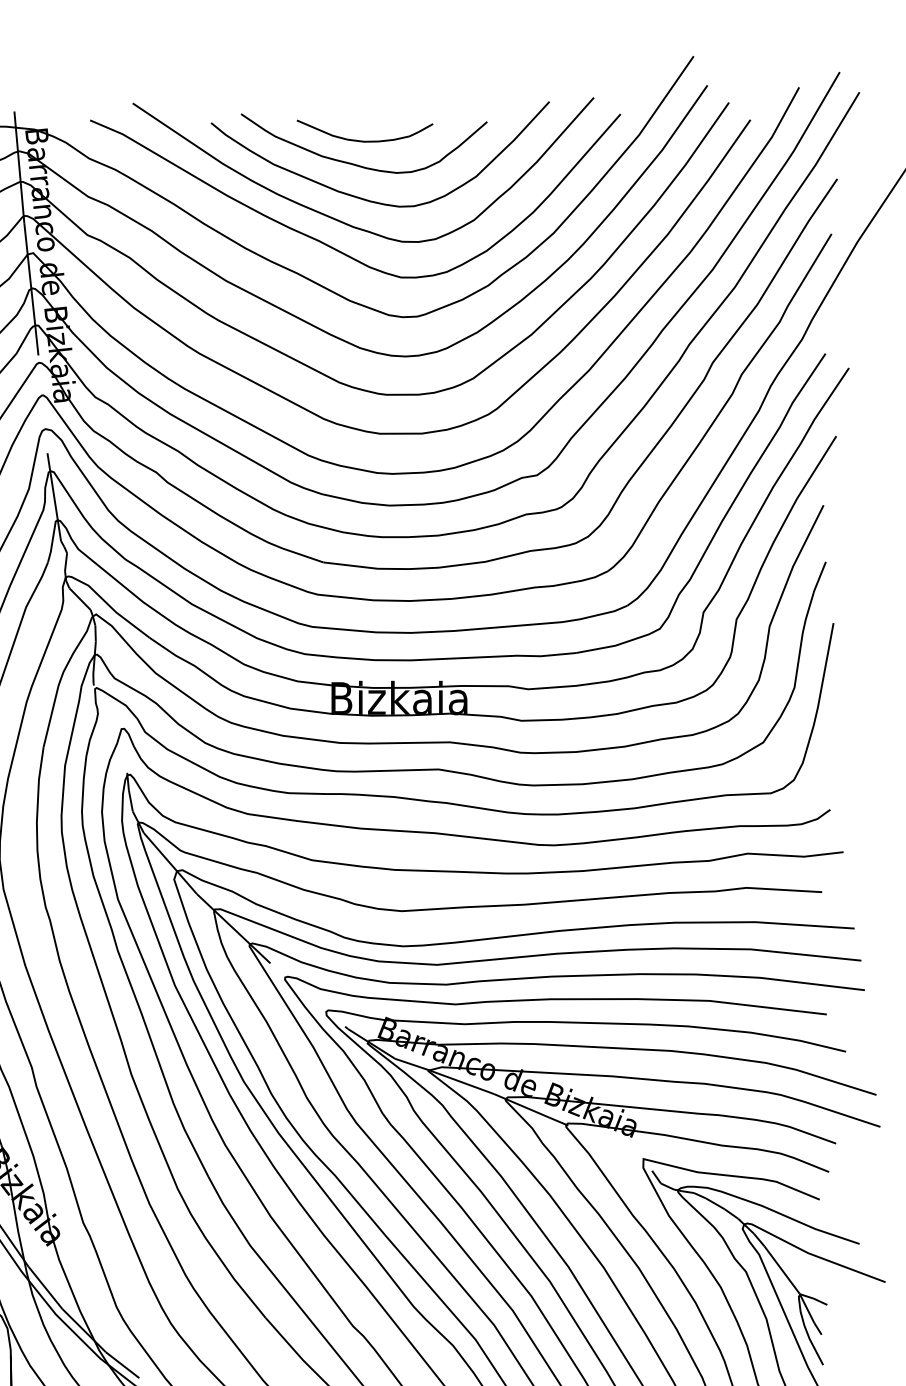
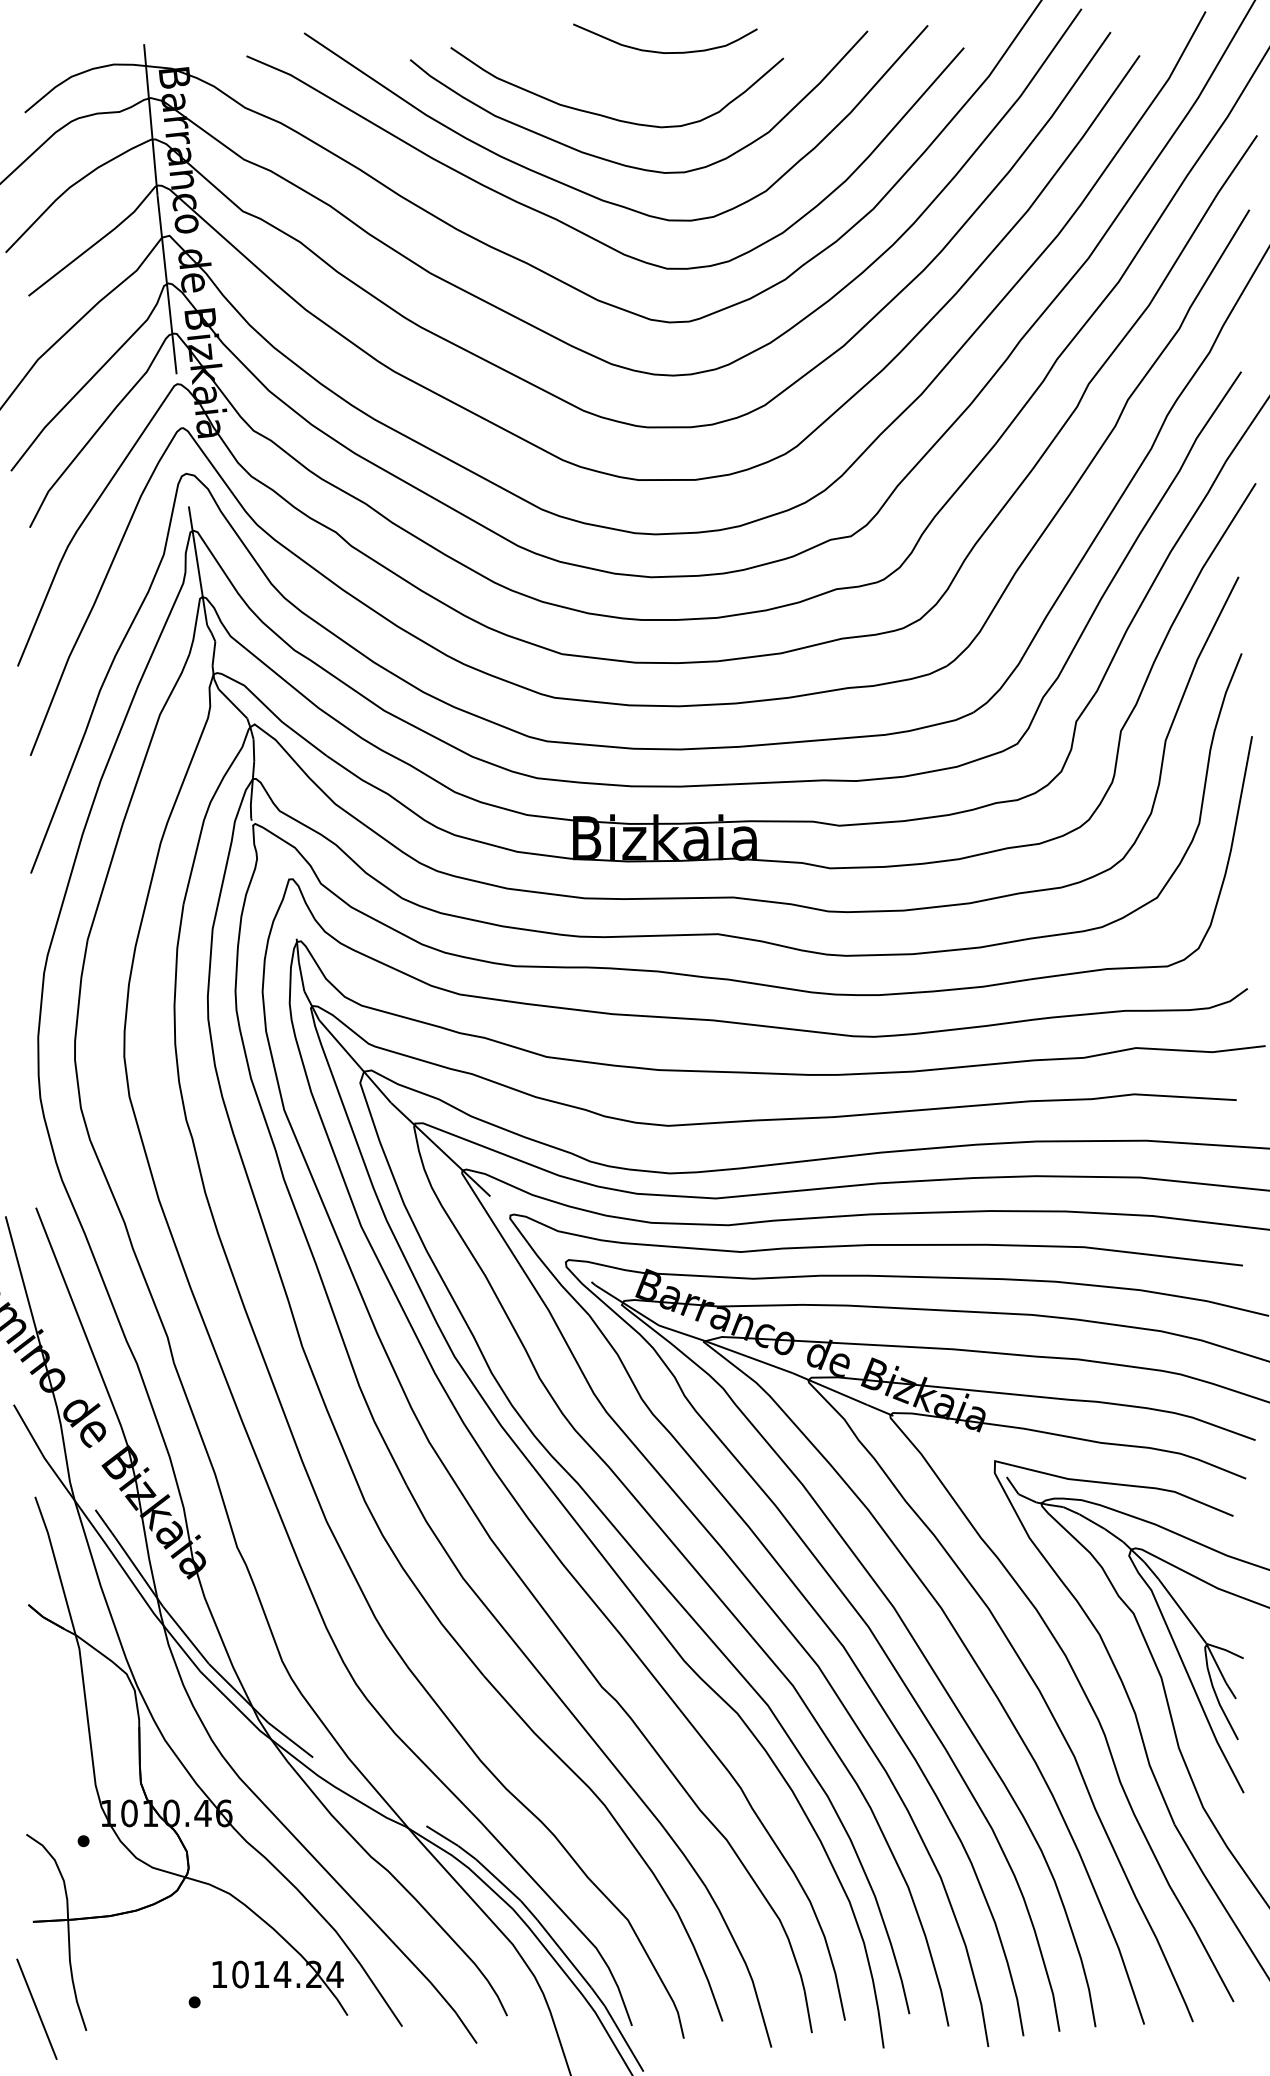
curve: (362, 140) -> (661, 51), moved

